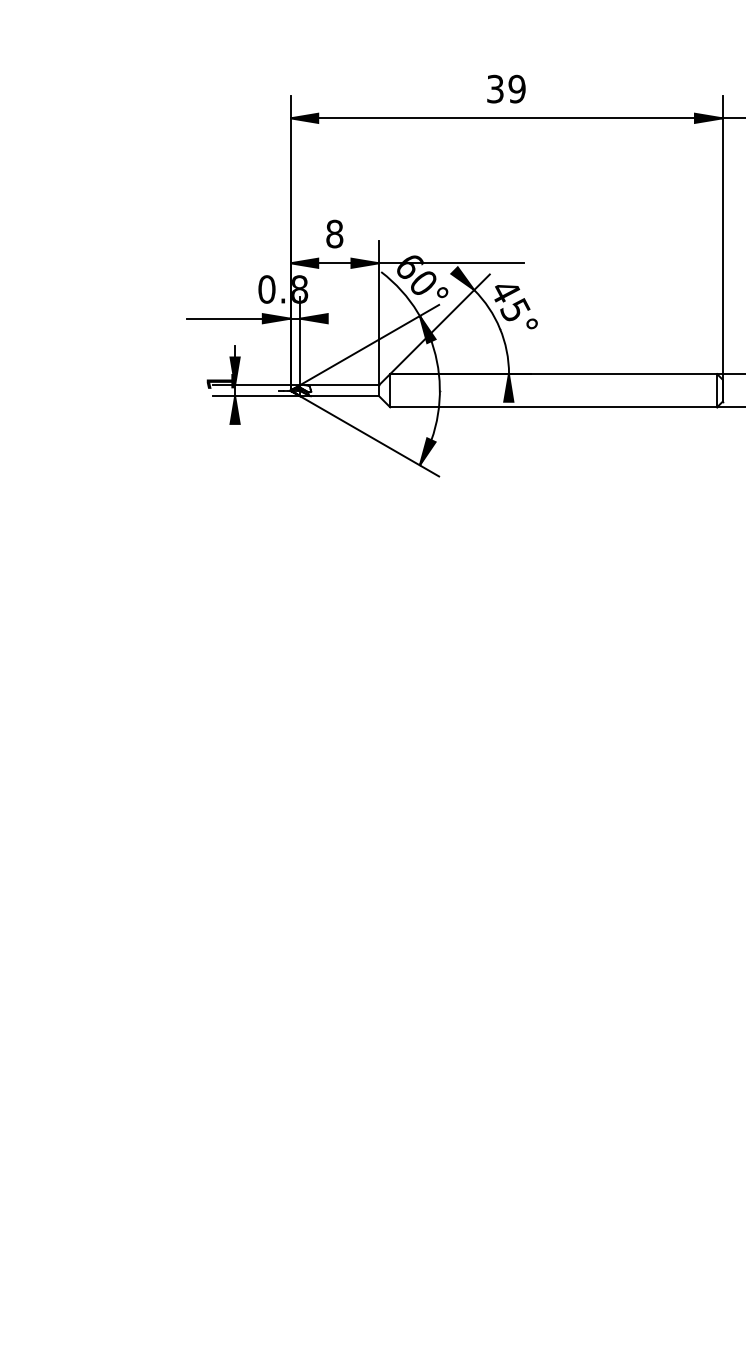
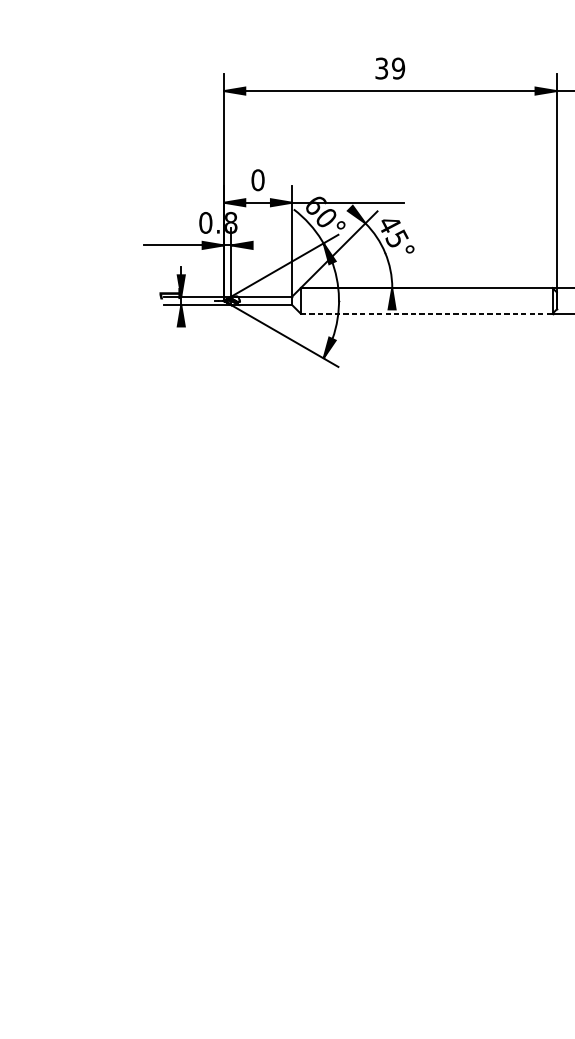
text: (334, 234) -> (257, 180), 8 -> 0
line: (554, 407) -> (427, 313), solid -> dashed

